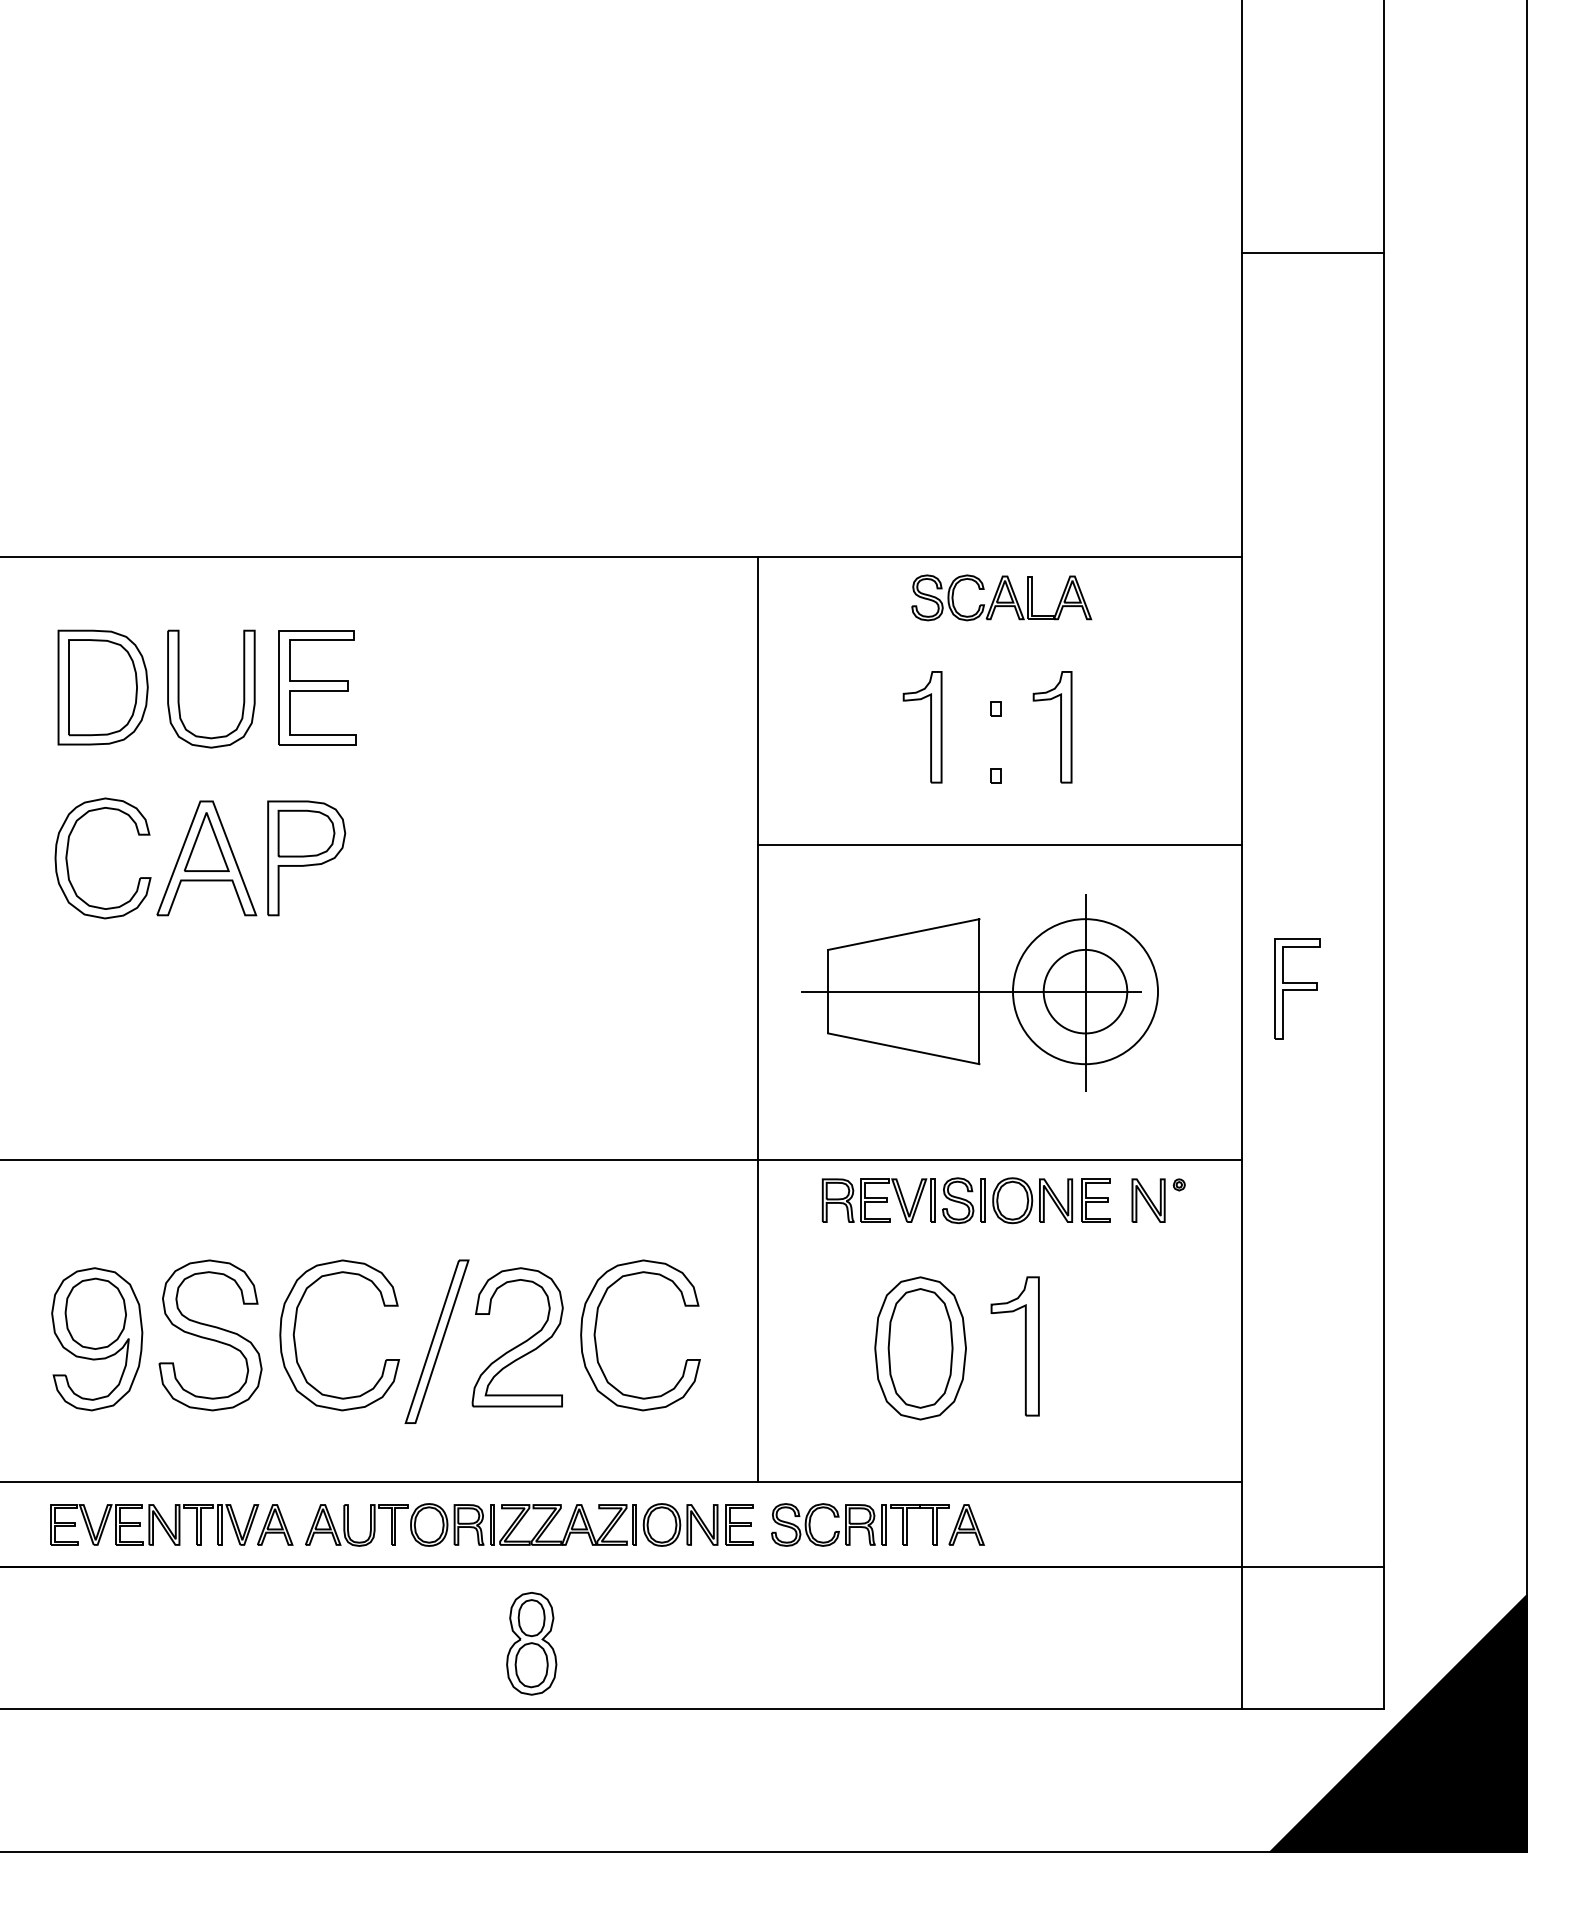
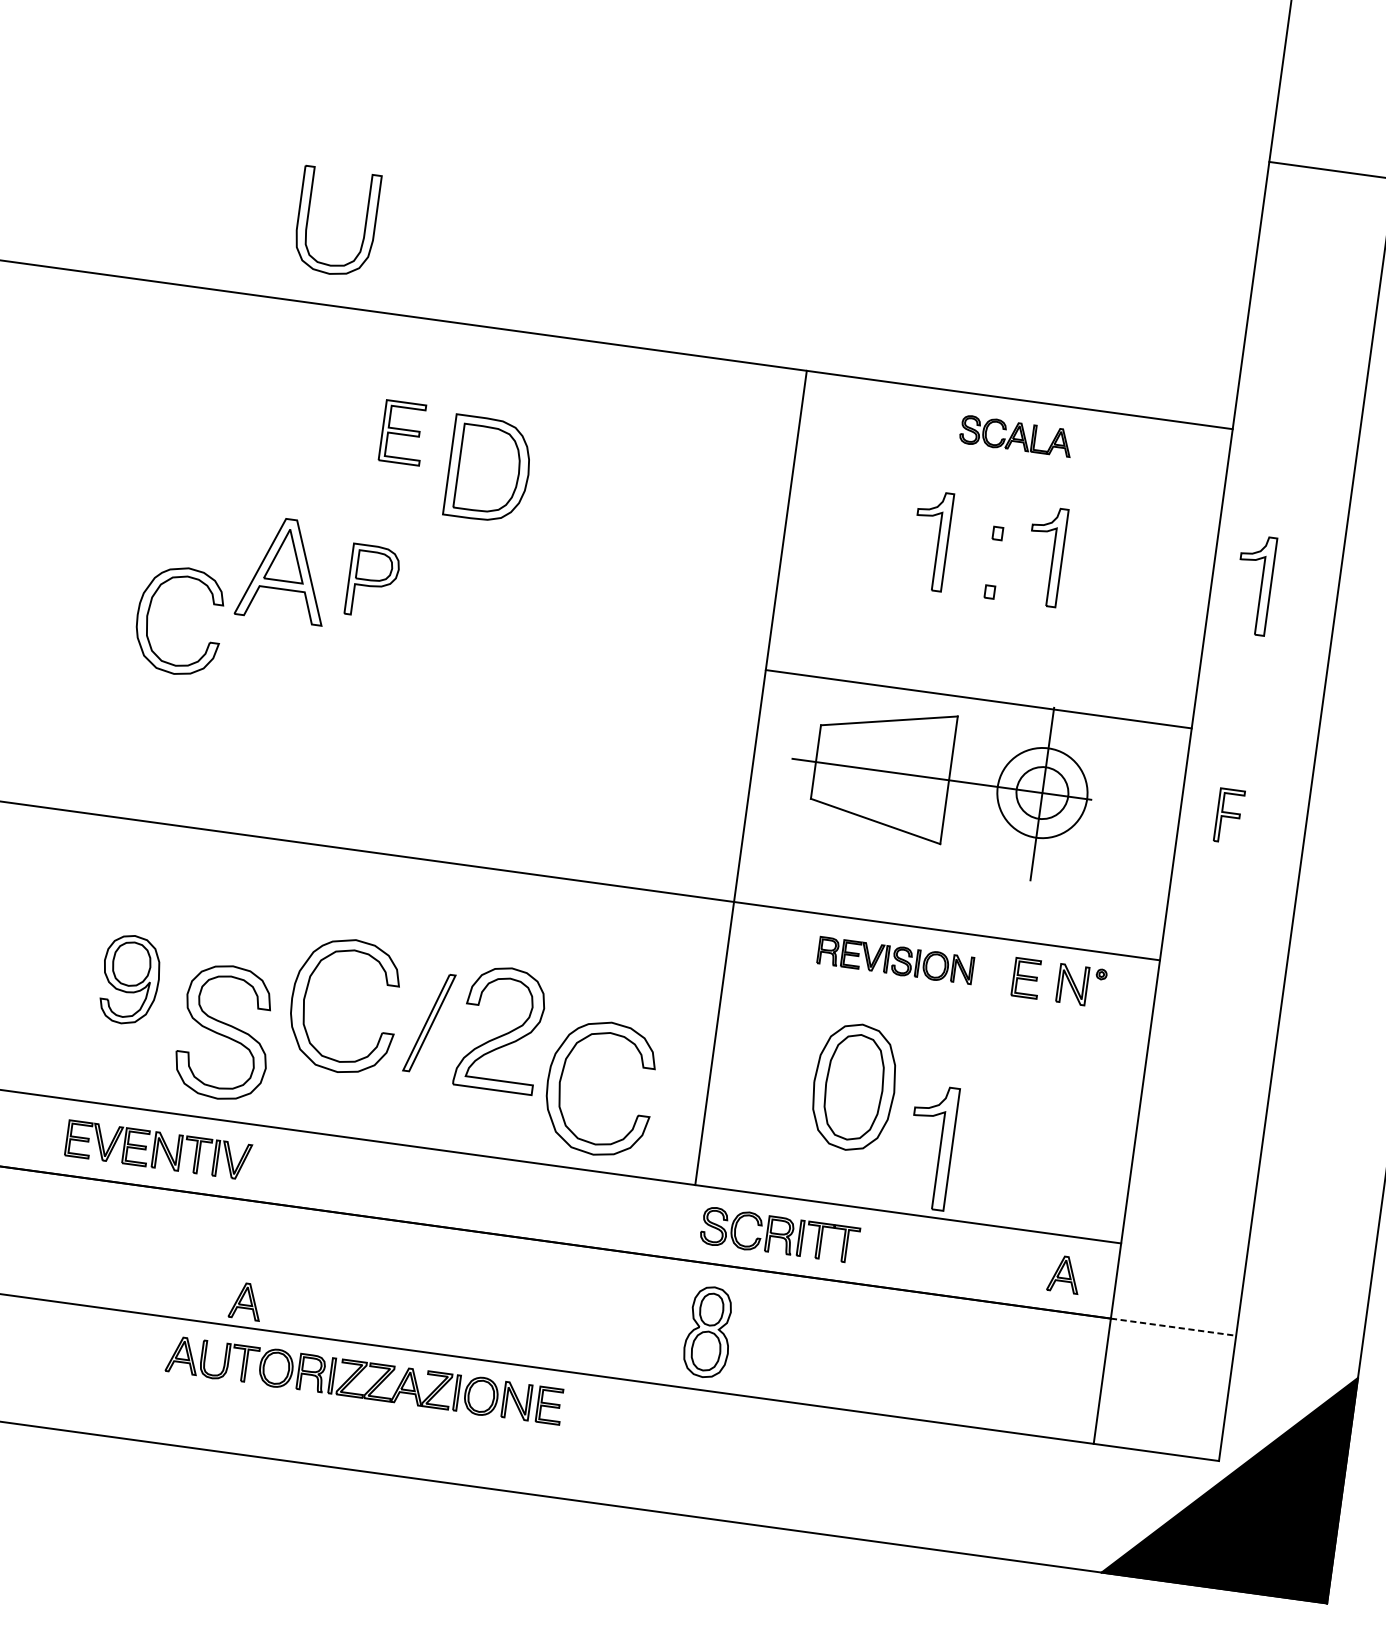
part: (1001, 597) -> (1016, 435), size x0.7
part: (102, 687) -> (488, 469), moved
part: (317, 687) -> (402, 432), size x0.6
part: (179, 688) -> (308, 217), moved
part: (1297, 727) -> (1260, 586), added
line: (1000, 844) -> (979, 699), moved
part: (306, 858) -> (372, 581), size x0.7
part: (68, 865) -> (148, 622), moved
part: (1297, 988) -> (1229, 815), size x0.6
circle: (1085, 991) -> (1042, 792), size x0.7
circle: (1085, 991) -> (1042, 792), size x0.7
part: (947, 1200) -> (895, 960), size x0.7
part: (210, 1335) -> (224, 1032), moved
part: (97, 1339) -> (130, 980), size x0.7
part: (596, 1340) -> (560, 1087), moved
part: (436, 1341) -> (428, 1022), size x0.7
part: (1024, 1346) -> (939, 1148), moved
part: (522, 1519) -> (359, 1374), moved
part: (275, 1524) -> (246, 1300), moved
part: (966, 1524) -> (1064, 1273), moved
line: (1313, 1567) -> (1173, 1327), solid -> dashed
part: (531, 1643) -> (708, 1331), moved

